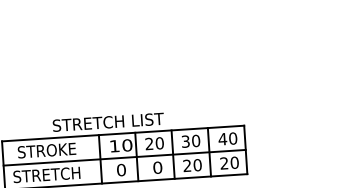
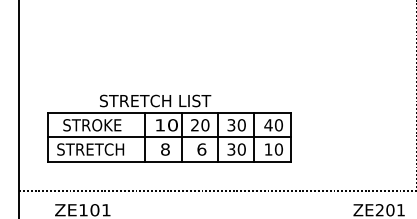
text: (224, 163) -> (268, 149), 20 -> 10
text: (187, 165) -> (231, 149), 20 -> 30
text: (157, 167) -> (201, 149), 0 -> 6
text: (121, 170) -> (165, 149), 0 -> 8

